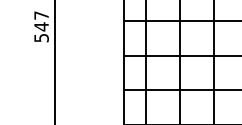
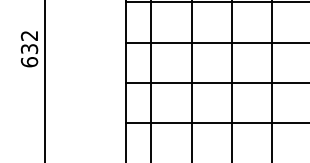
text: (41, 27) -> (29, 49), 547 -> 632

